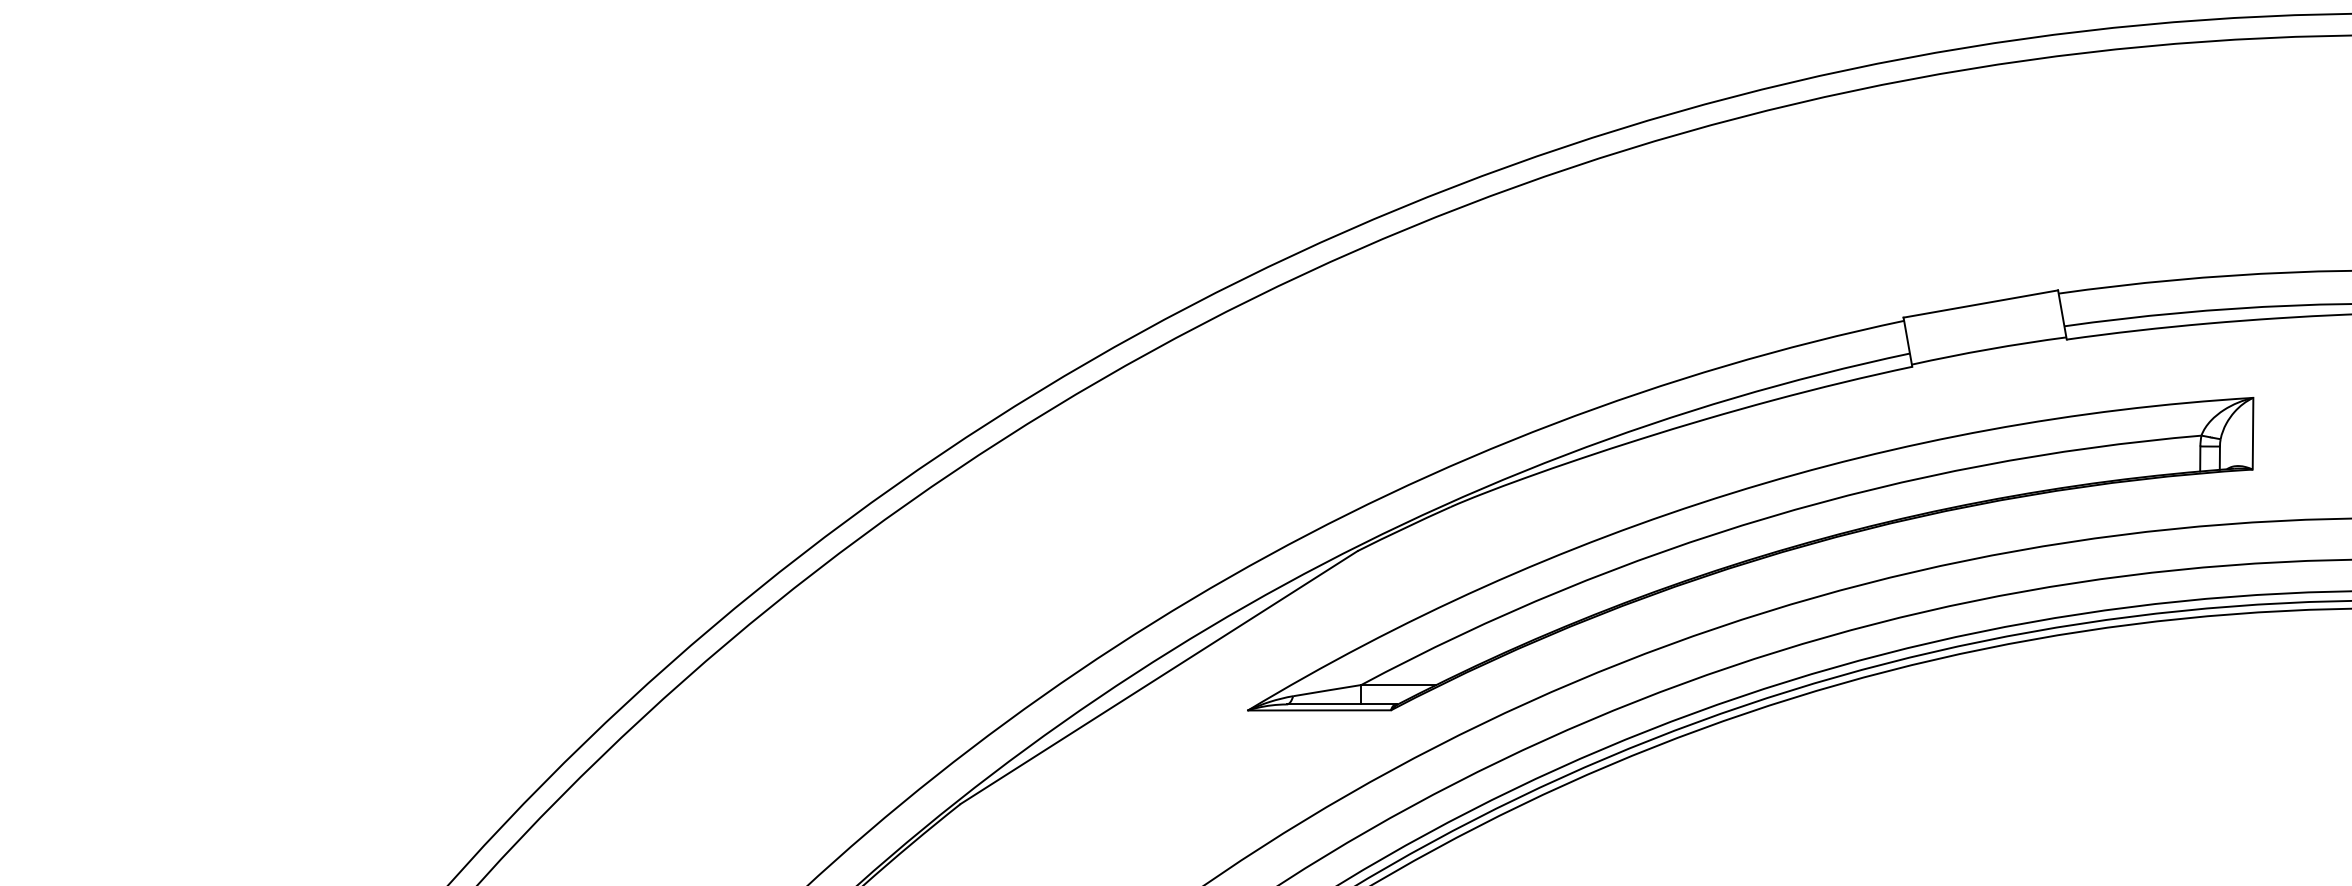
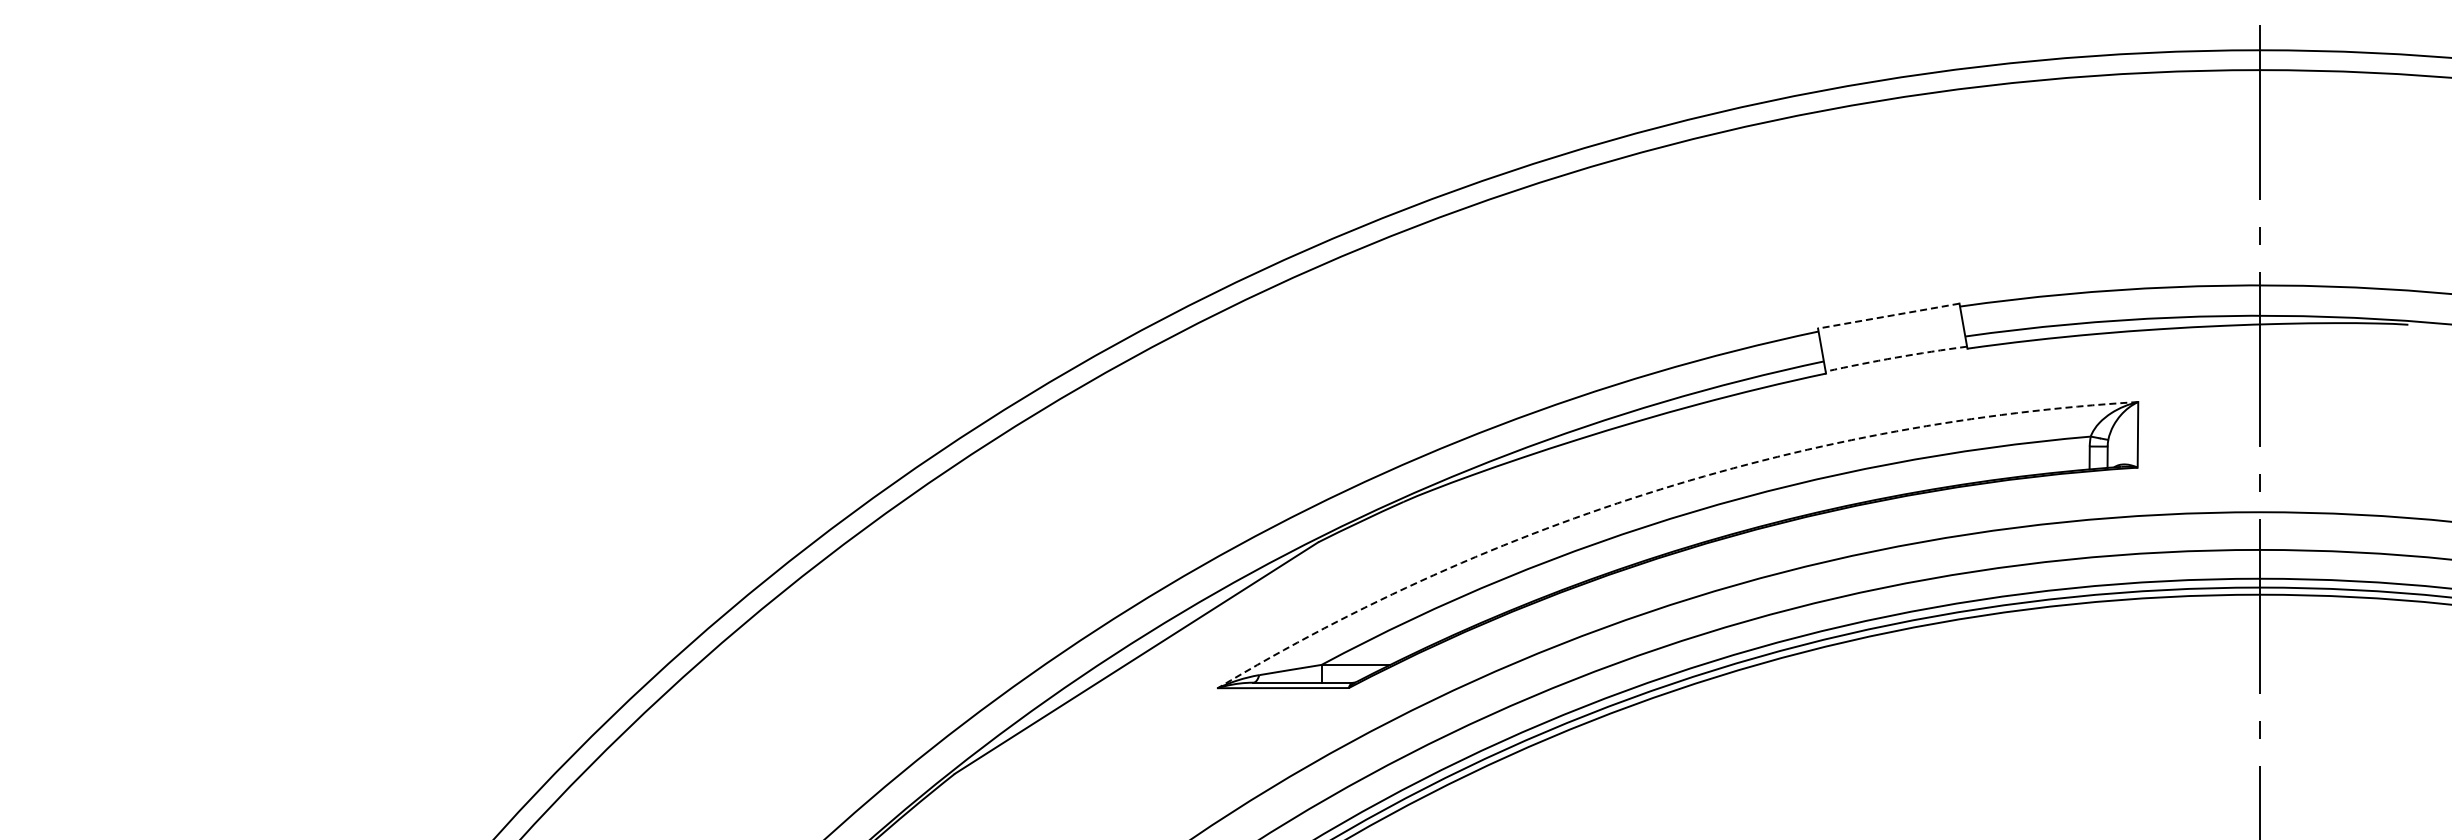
line: (1980, 304) -> (1888, 316), solid -> dashed
arc: (1989, 349) -> (1896, 357), solid -> dashed
arc: (1731, 493) -> (1660, 489), solid -> dashed

